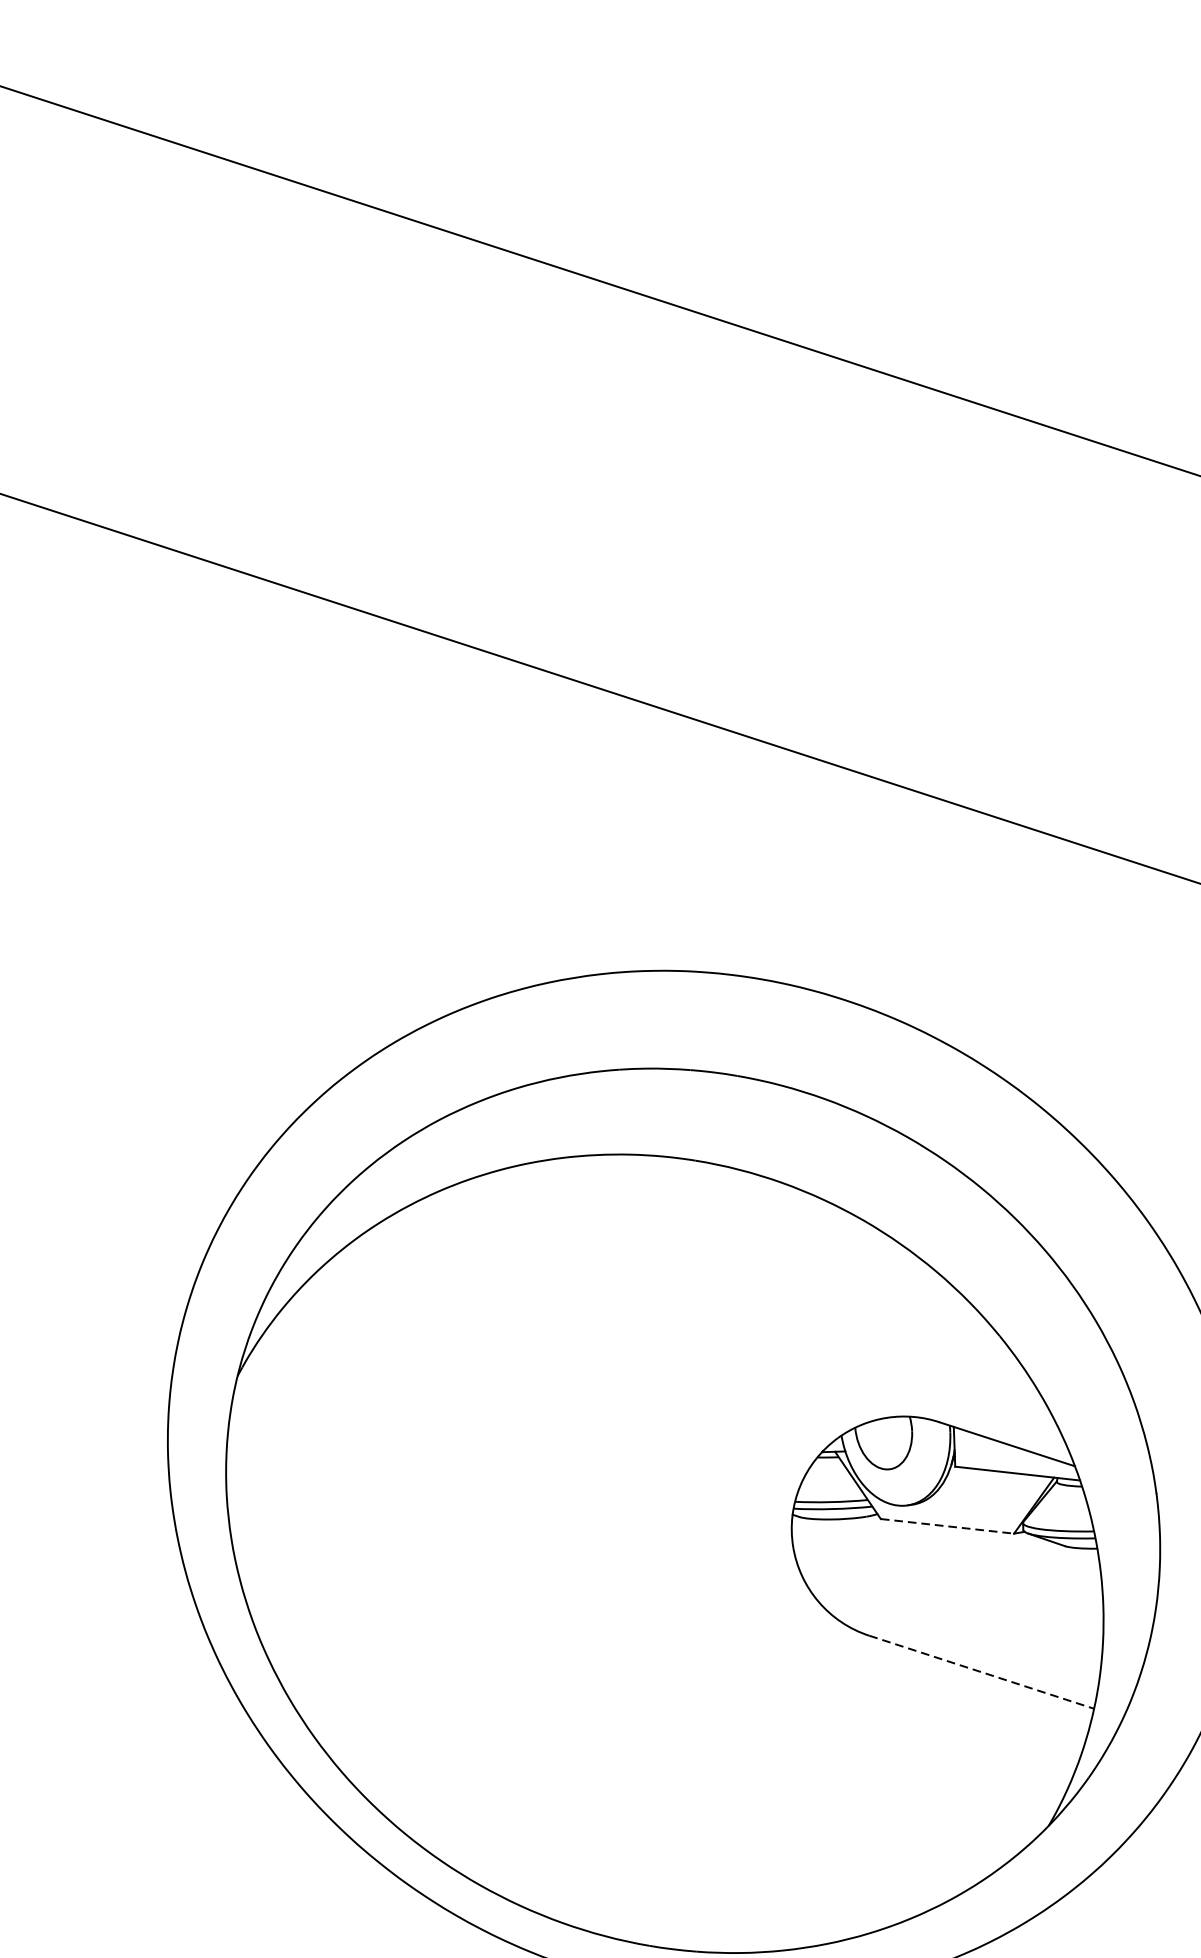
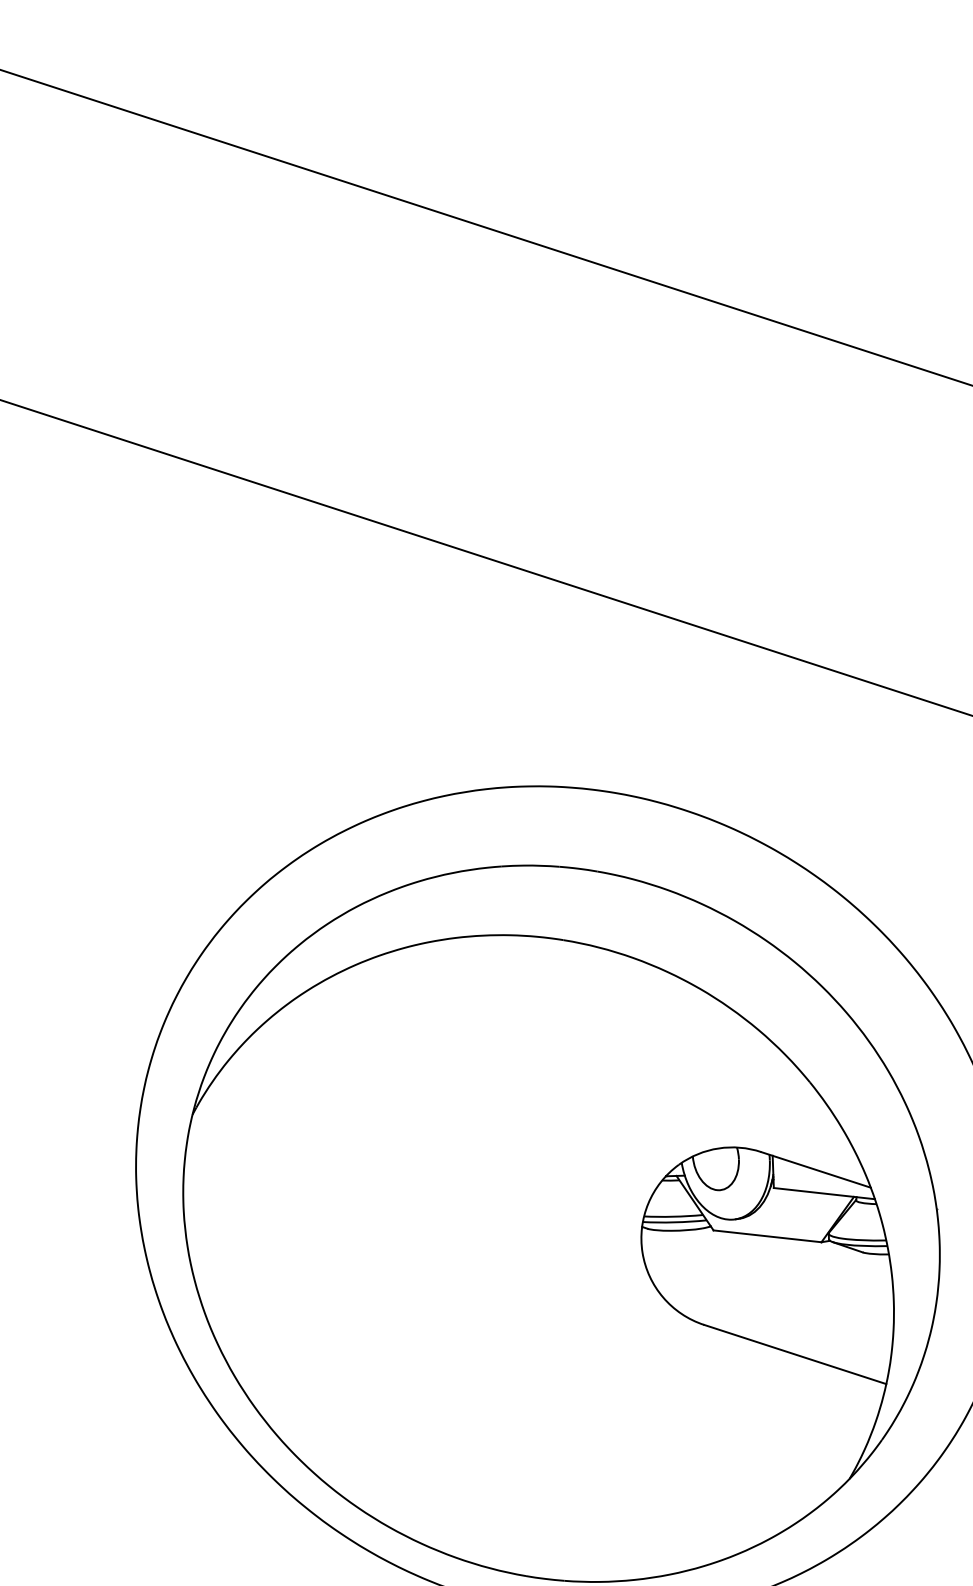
line: (948, 1526) -> (768, 1236), dashed -> solid
line: (981, 1672) -> (795, 1354), dashed -> solid

